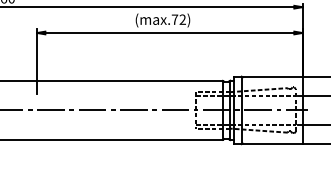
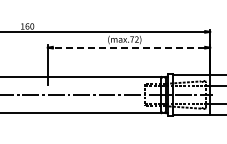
line: (169, 32) -> (128, 47), solid -> dashed

